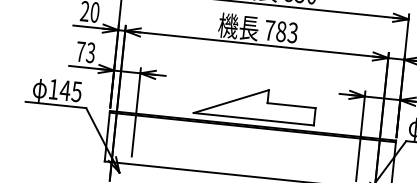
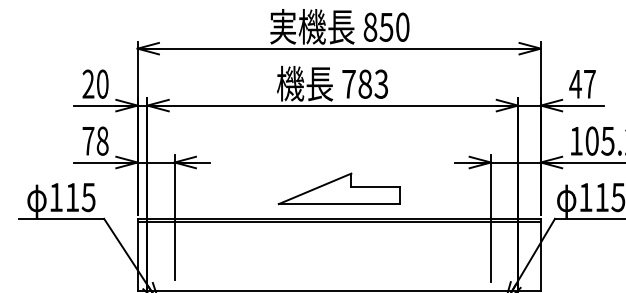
text: (90, 52) -> (102, 140), 73 -> 78
text: (65, 90) -> (72, 197), 145 -> 115
part: (254, 103) -> (338, 188), size x0.71

